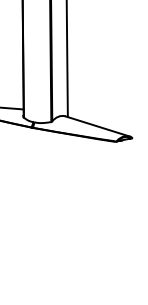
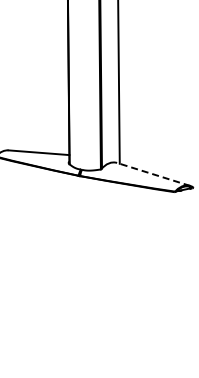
line: (97, 126) -> (153, 174), solid -> dashed

